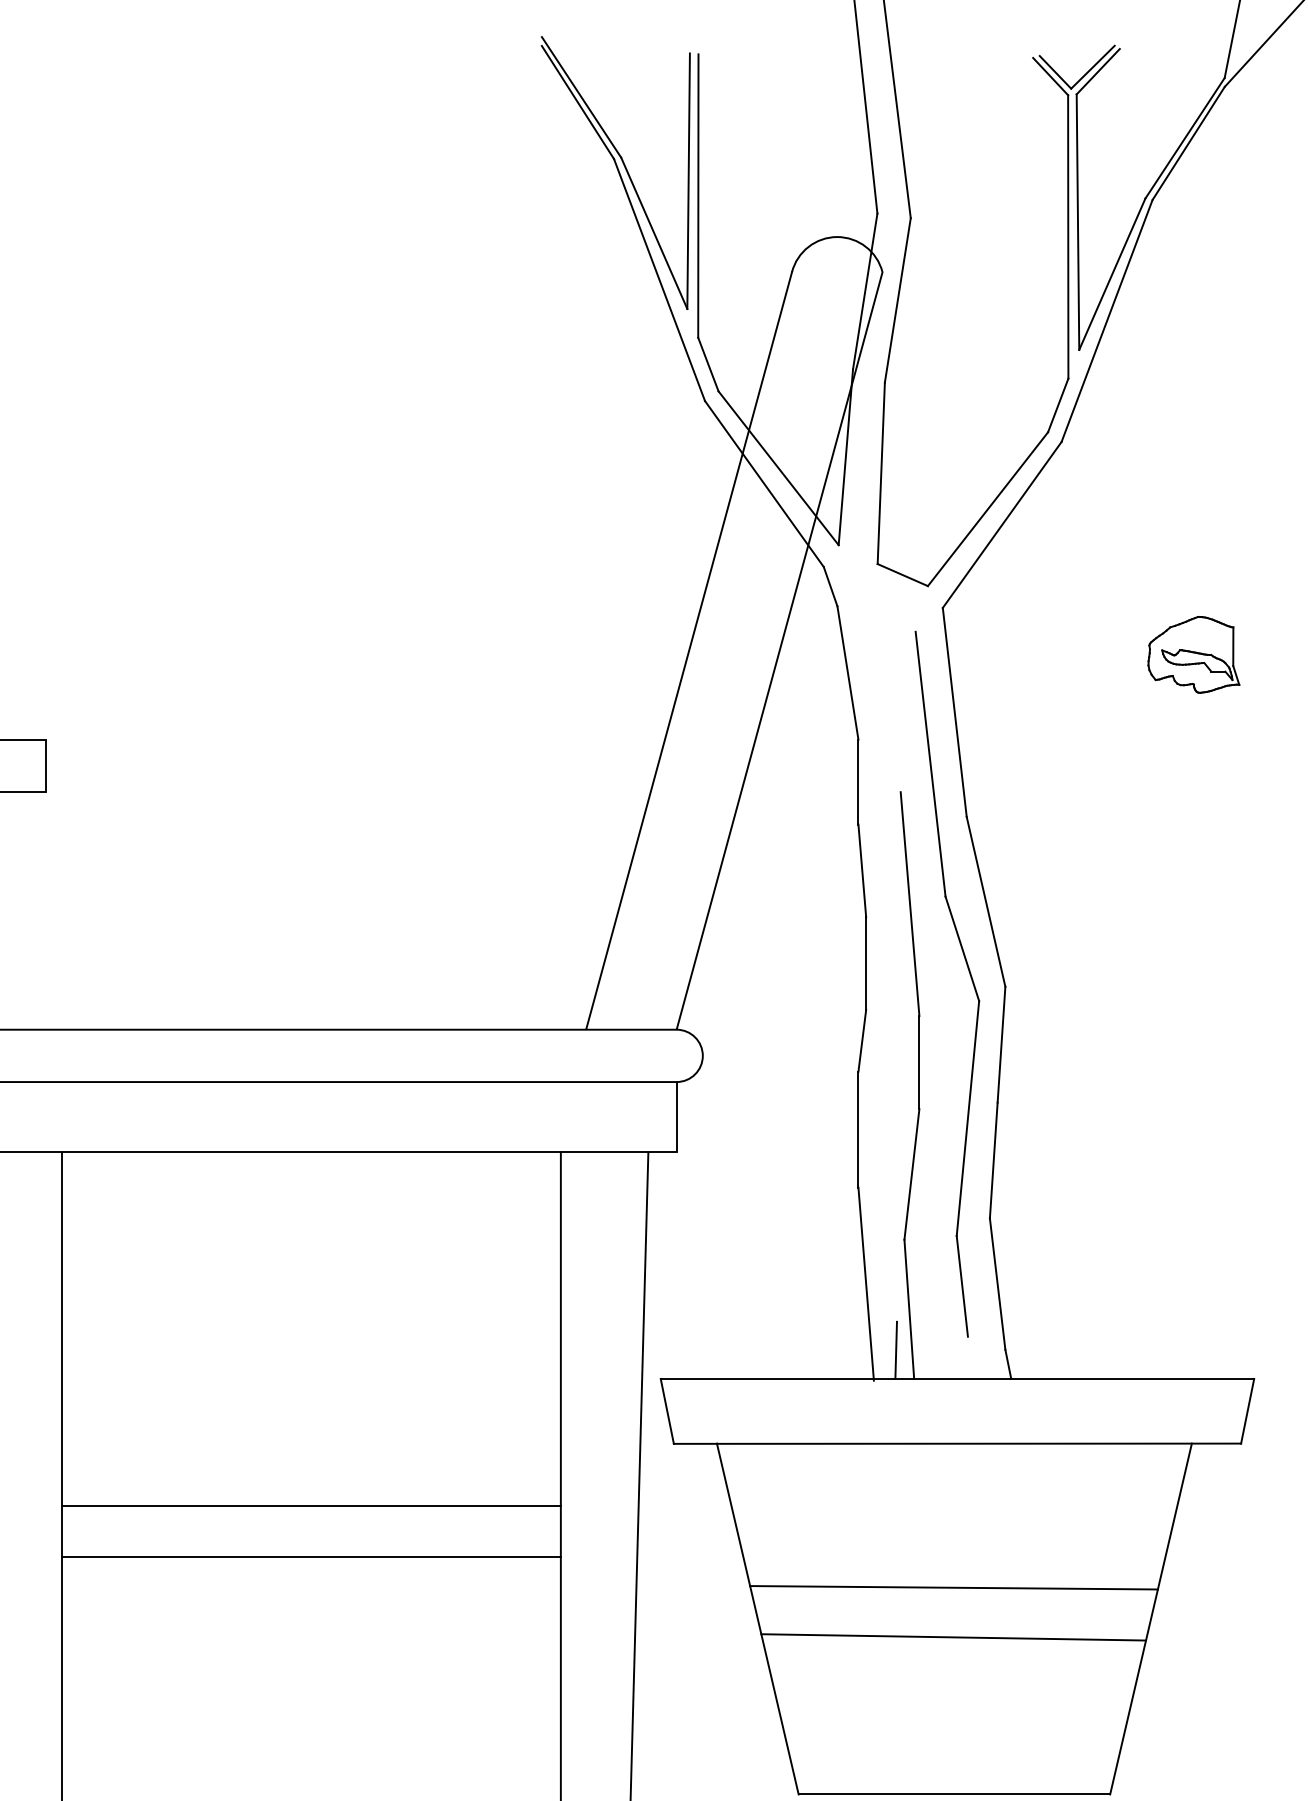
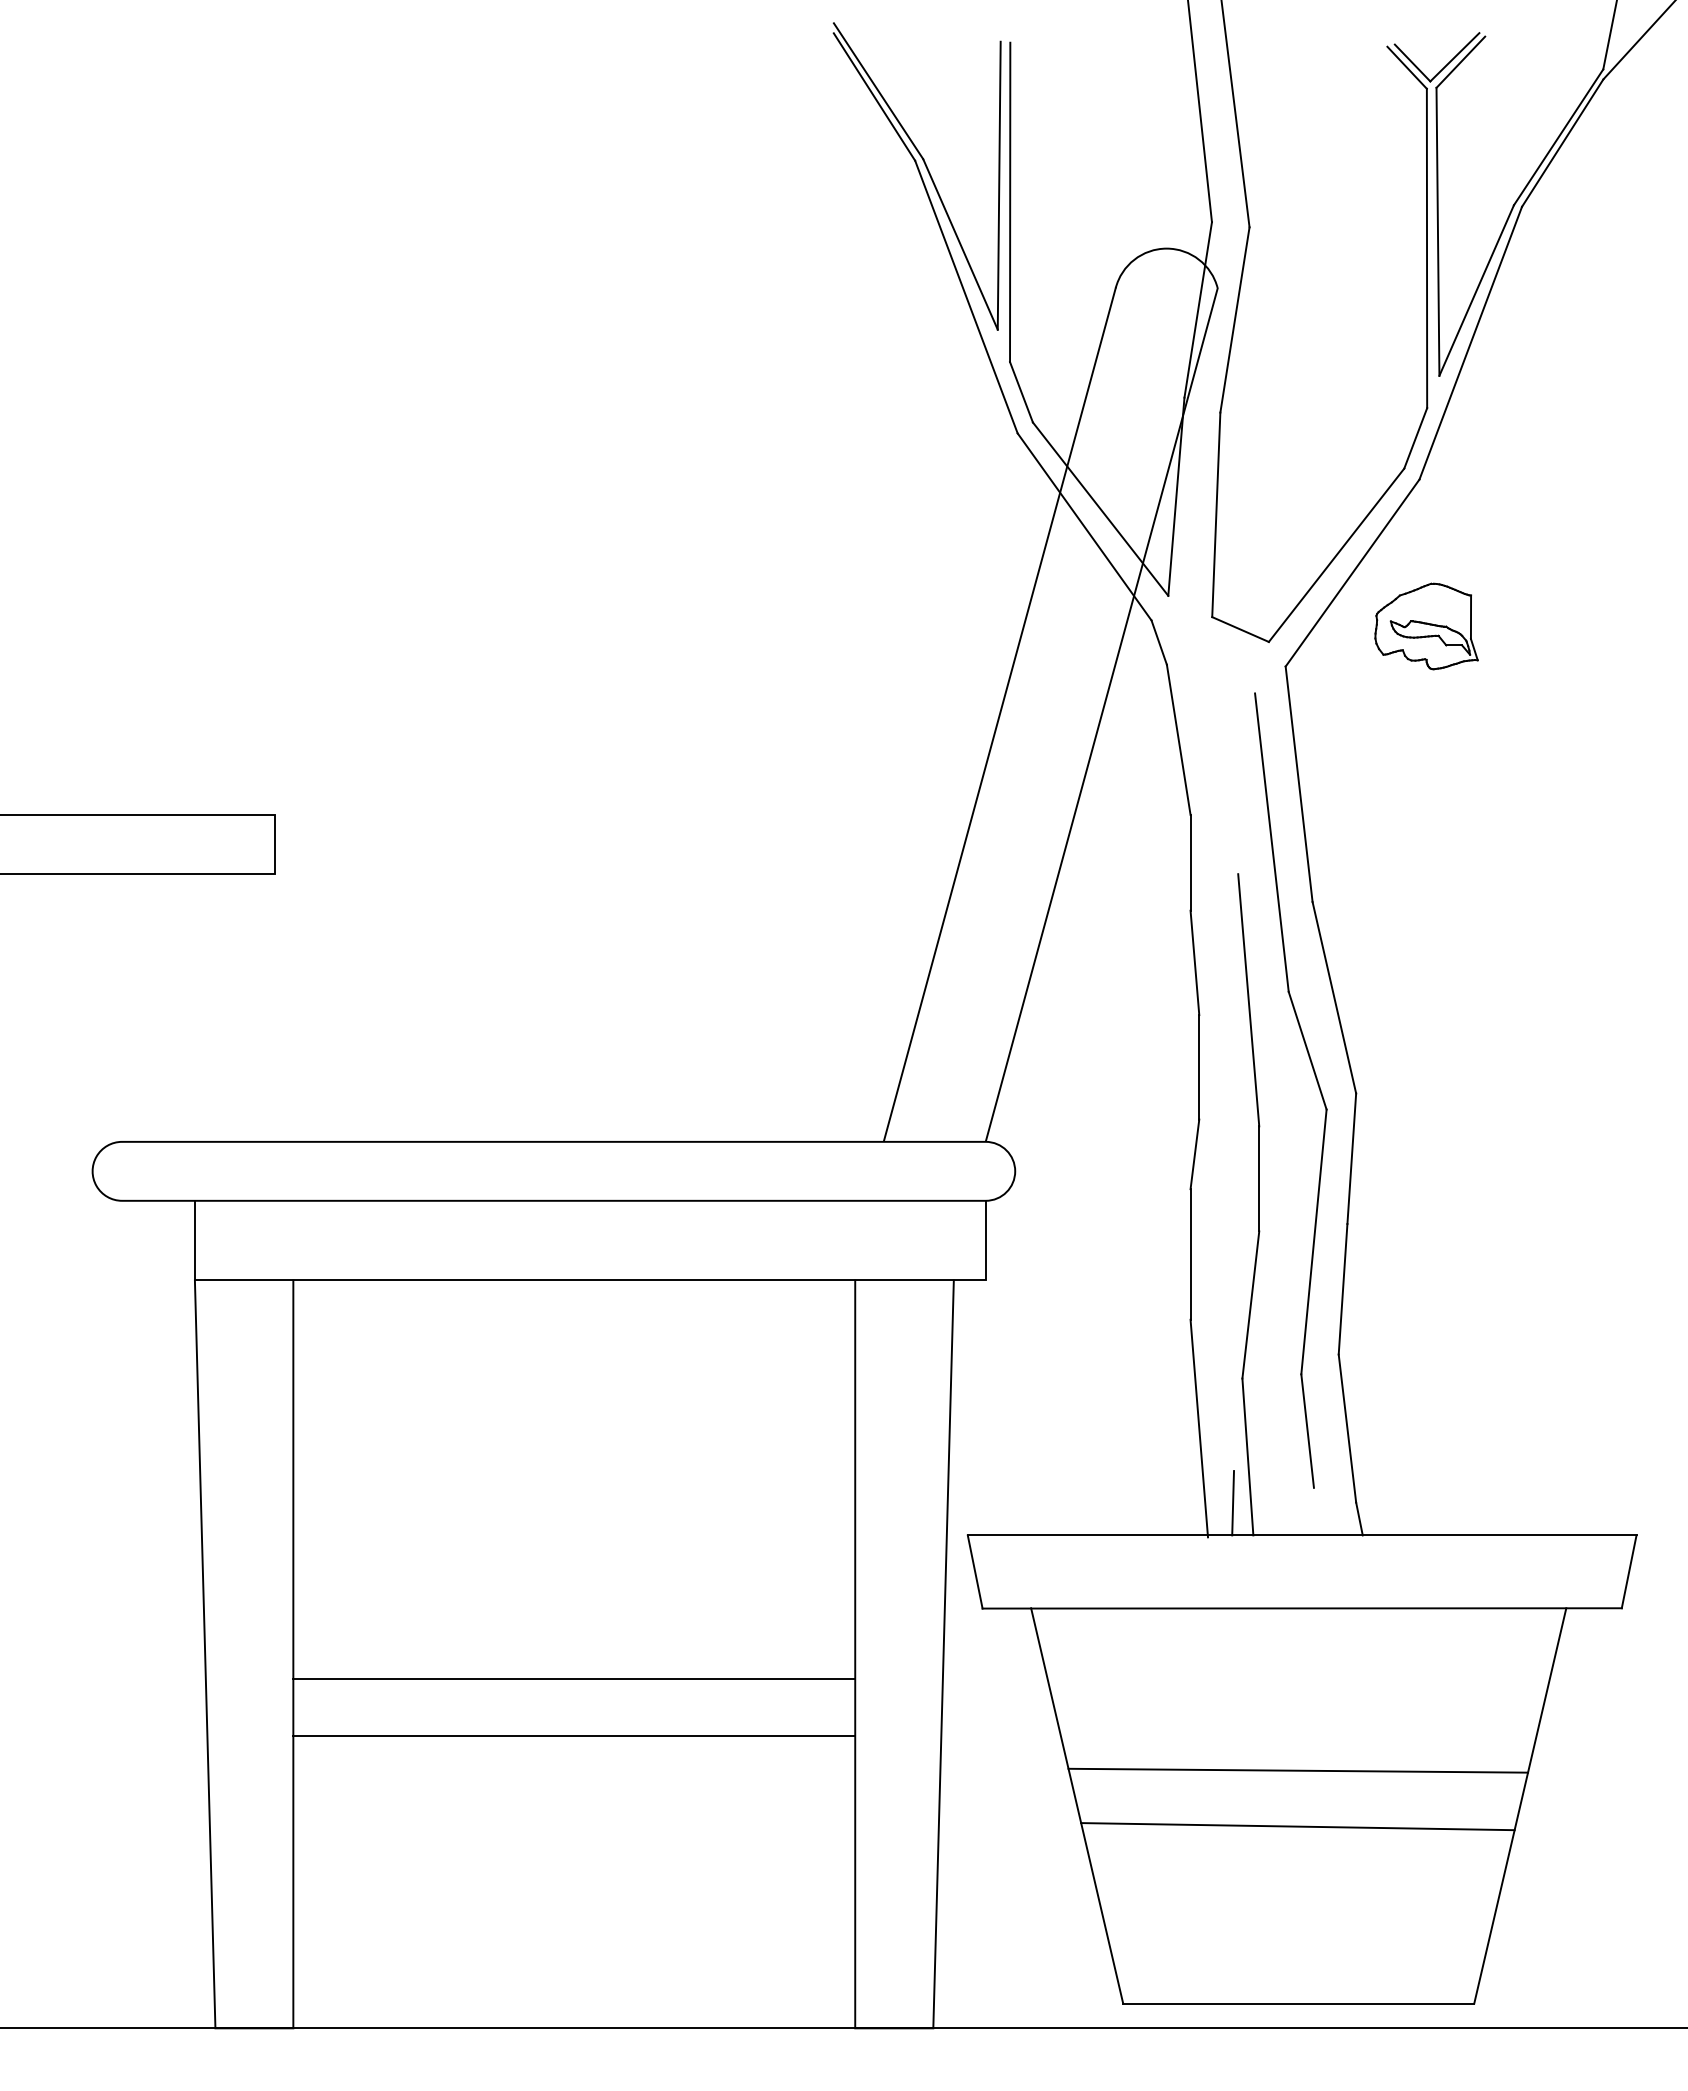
part: (1193, 654) -> (1426, 626), moved

